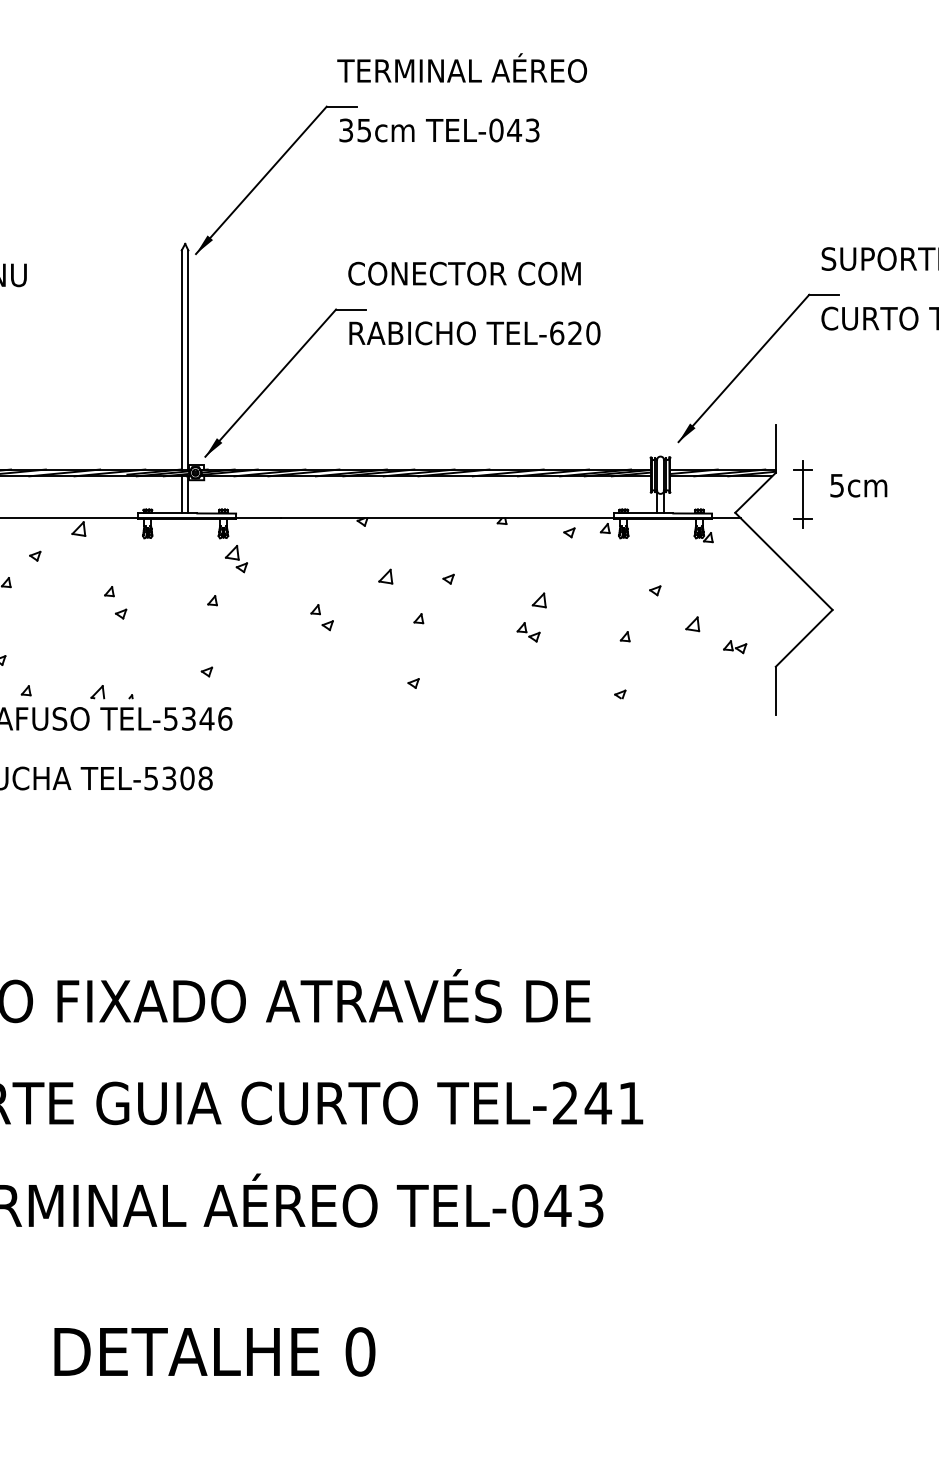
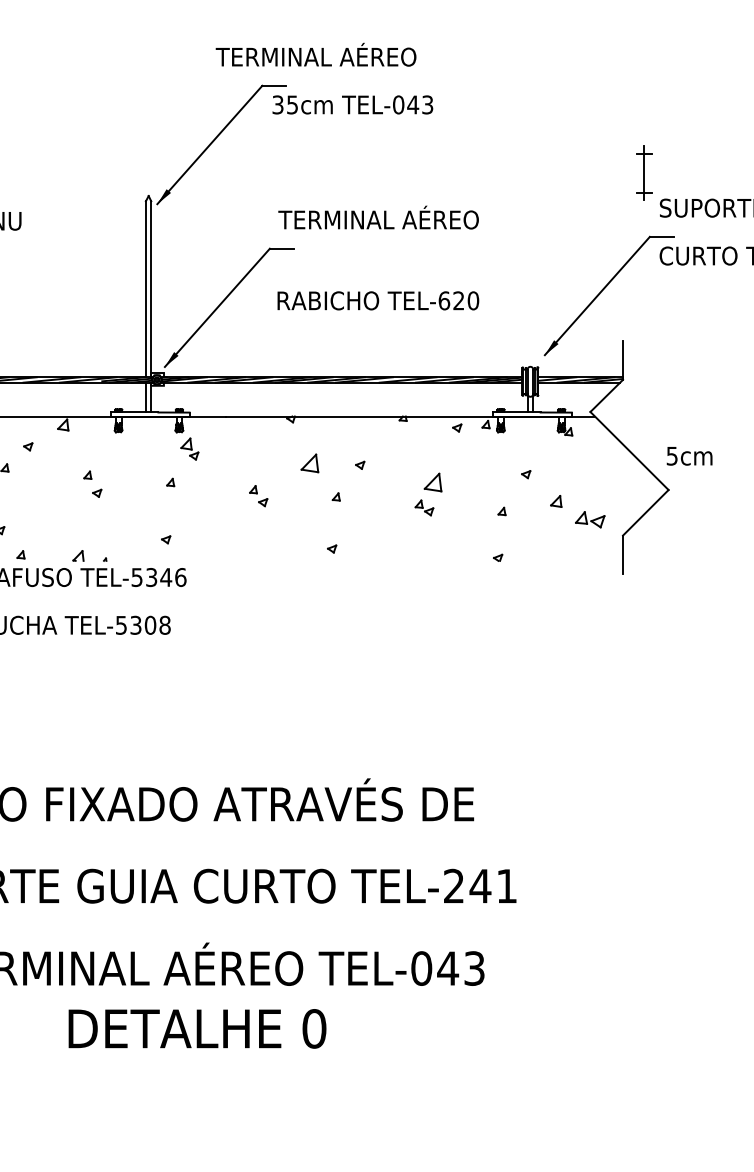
text: (461, 67) -> (315, 54), moved
text: (471, 270) -> (378, 217), CONECTOR COM -> TERMINAL AÉREO
text: (475, 332) -> (378, 300), moved
text: (858, 486) -> (689, 456), moved
part: (802, 493) -> (644, 172), moved
part: (385, 575) -> (309, 462), size x1.6
part: (538, 599) -> (432, 481), size x1.6
part: (735, 646) -> (590, 519), size x1.6
text: (214, 1351) -> (197, 1028), moved

